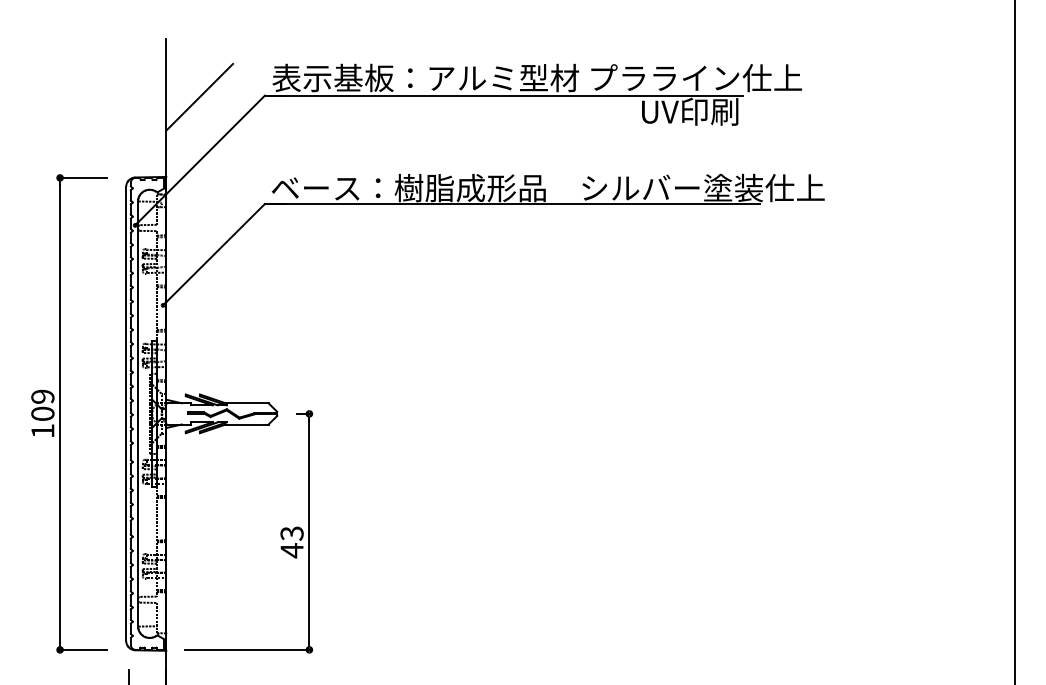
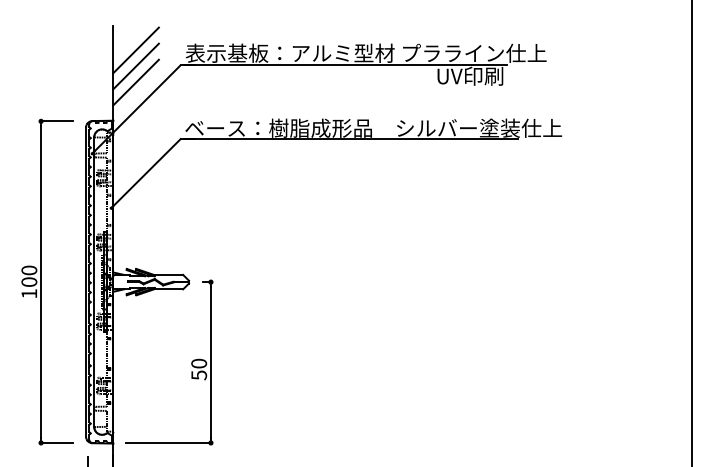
line: (198, 73) -> (135, 50), added
line: (198, 120) -> (135, 82), added
text: (43, 396) -> (29, 270), 109 -> 100
text: (292, 542) -> (199, 369), 43 -> 50

